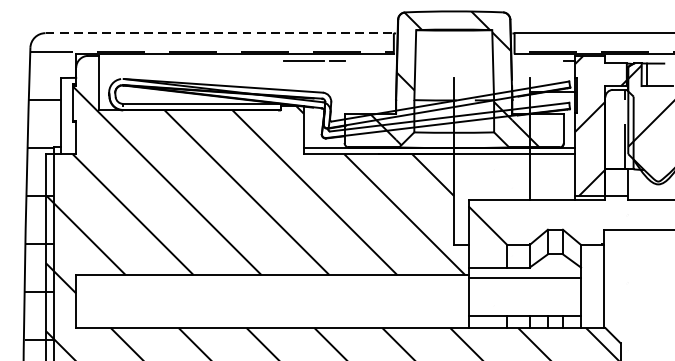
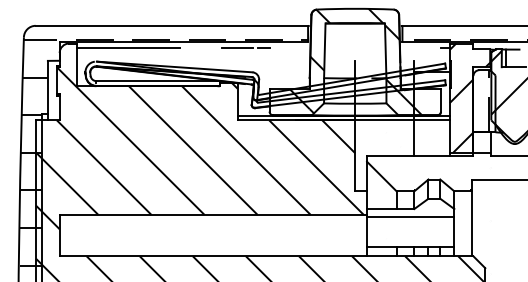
line: (220, 32) -> (172, 25), dashed -> solid
line: (164, 60) -> (128, 47), added

